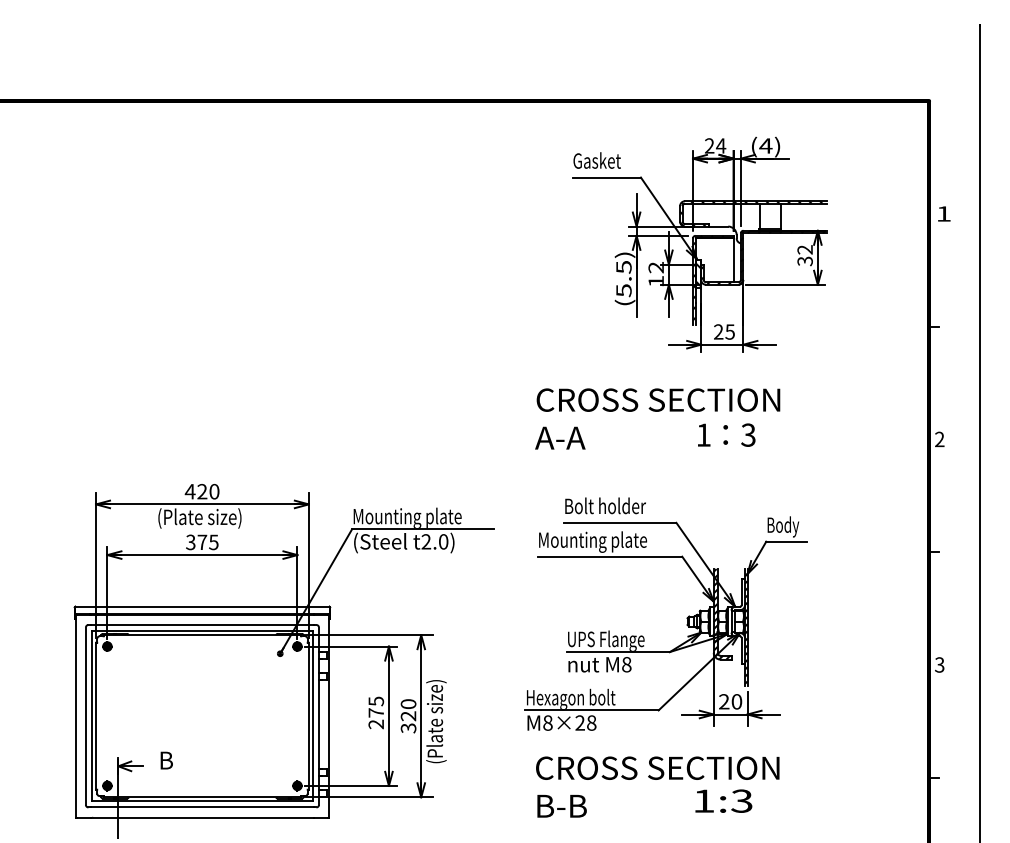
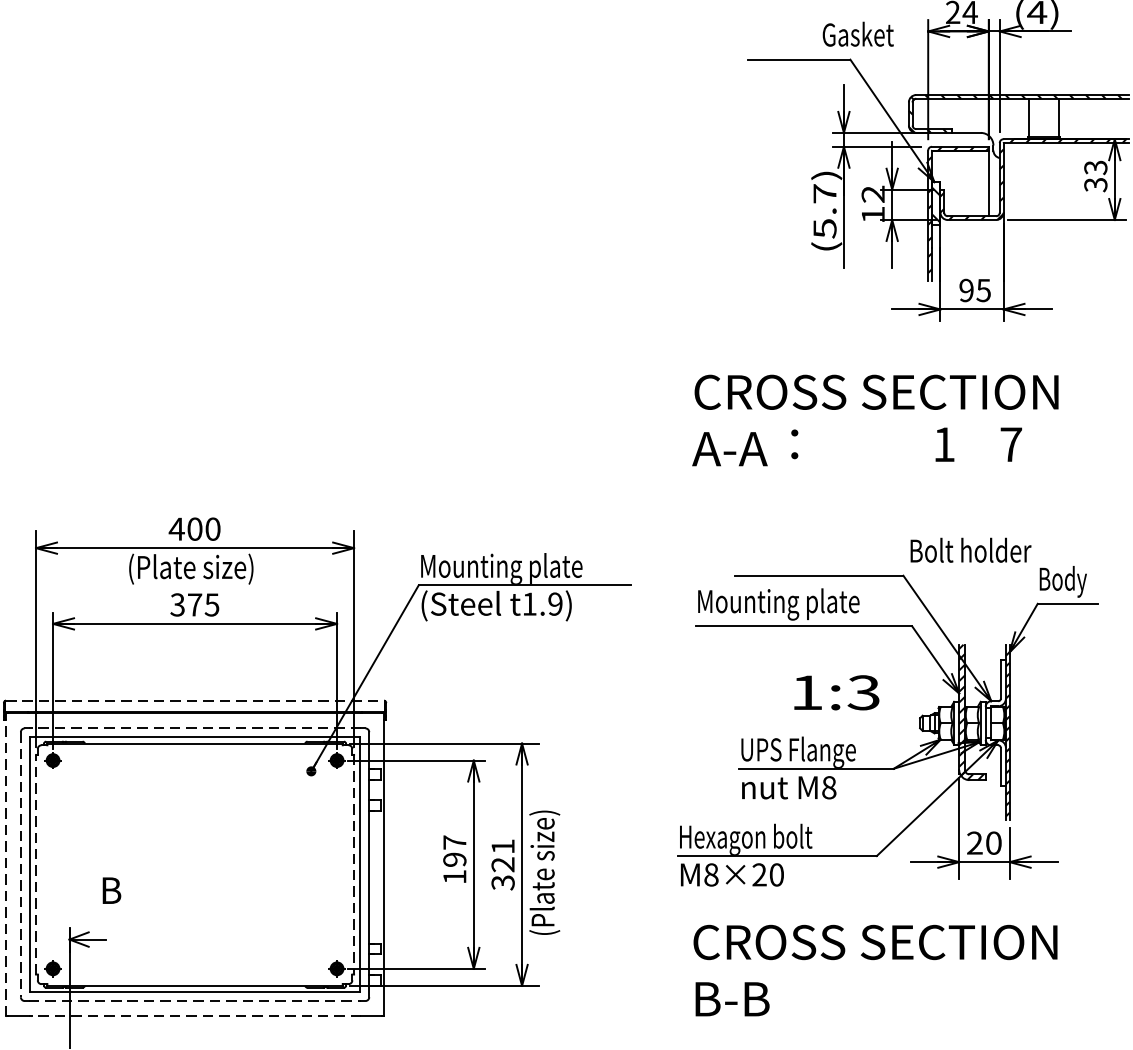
text: (596, 160) -> (857, 34), moved
text: (805, 249) -> (1096, 167), 32 -> 33
text: (623, 266) -> (824, 192), (5.5) -> (5.7)
text: (718, 331) -> (966, 289), 25 -> 95
text: (725, 434) -> (794, 443), moved
text: (748, 434) -> (1011, 443), 3 -> 7
text: (202, 491) -> (195, 528), 420 -> 400
text: (605, 505) -> (970, 549), moved
text: (434, 541) -> (541, 603), t2.0) -> t1.9)
line: (202, 606) -> (195, 700), solid -> dashed
line: (201, 625) -> (193, 729), solid -> dashed
text: (408, 703) -> (503, 845), 320 -> 321
text: (376, 712) -> (455, 859), 275 -> 197
line: (75, 715) -> (5, 863), solid -> dashed
line: (96, 715) -> (36, 863), solid -> dashed
line: (85, 716) -> (20, 865), solid -> dashed
line: (308, 716) -> (353, 865), solid -> dashed
text: (591, 723) -> (776, 875), M8×28 -> M8×20
text: (166, 760) -> (111, 890), moved
text: (723, 800) -> (836, 691), moved
line: (202, 807) -> (195, 1001), solid -> dashed
line: (201, 817) -> (193, 1016), solid -> dashed

